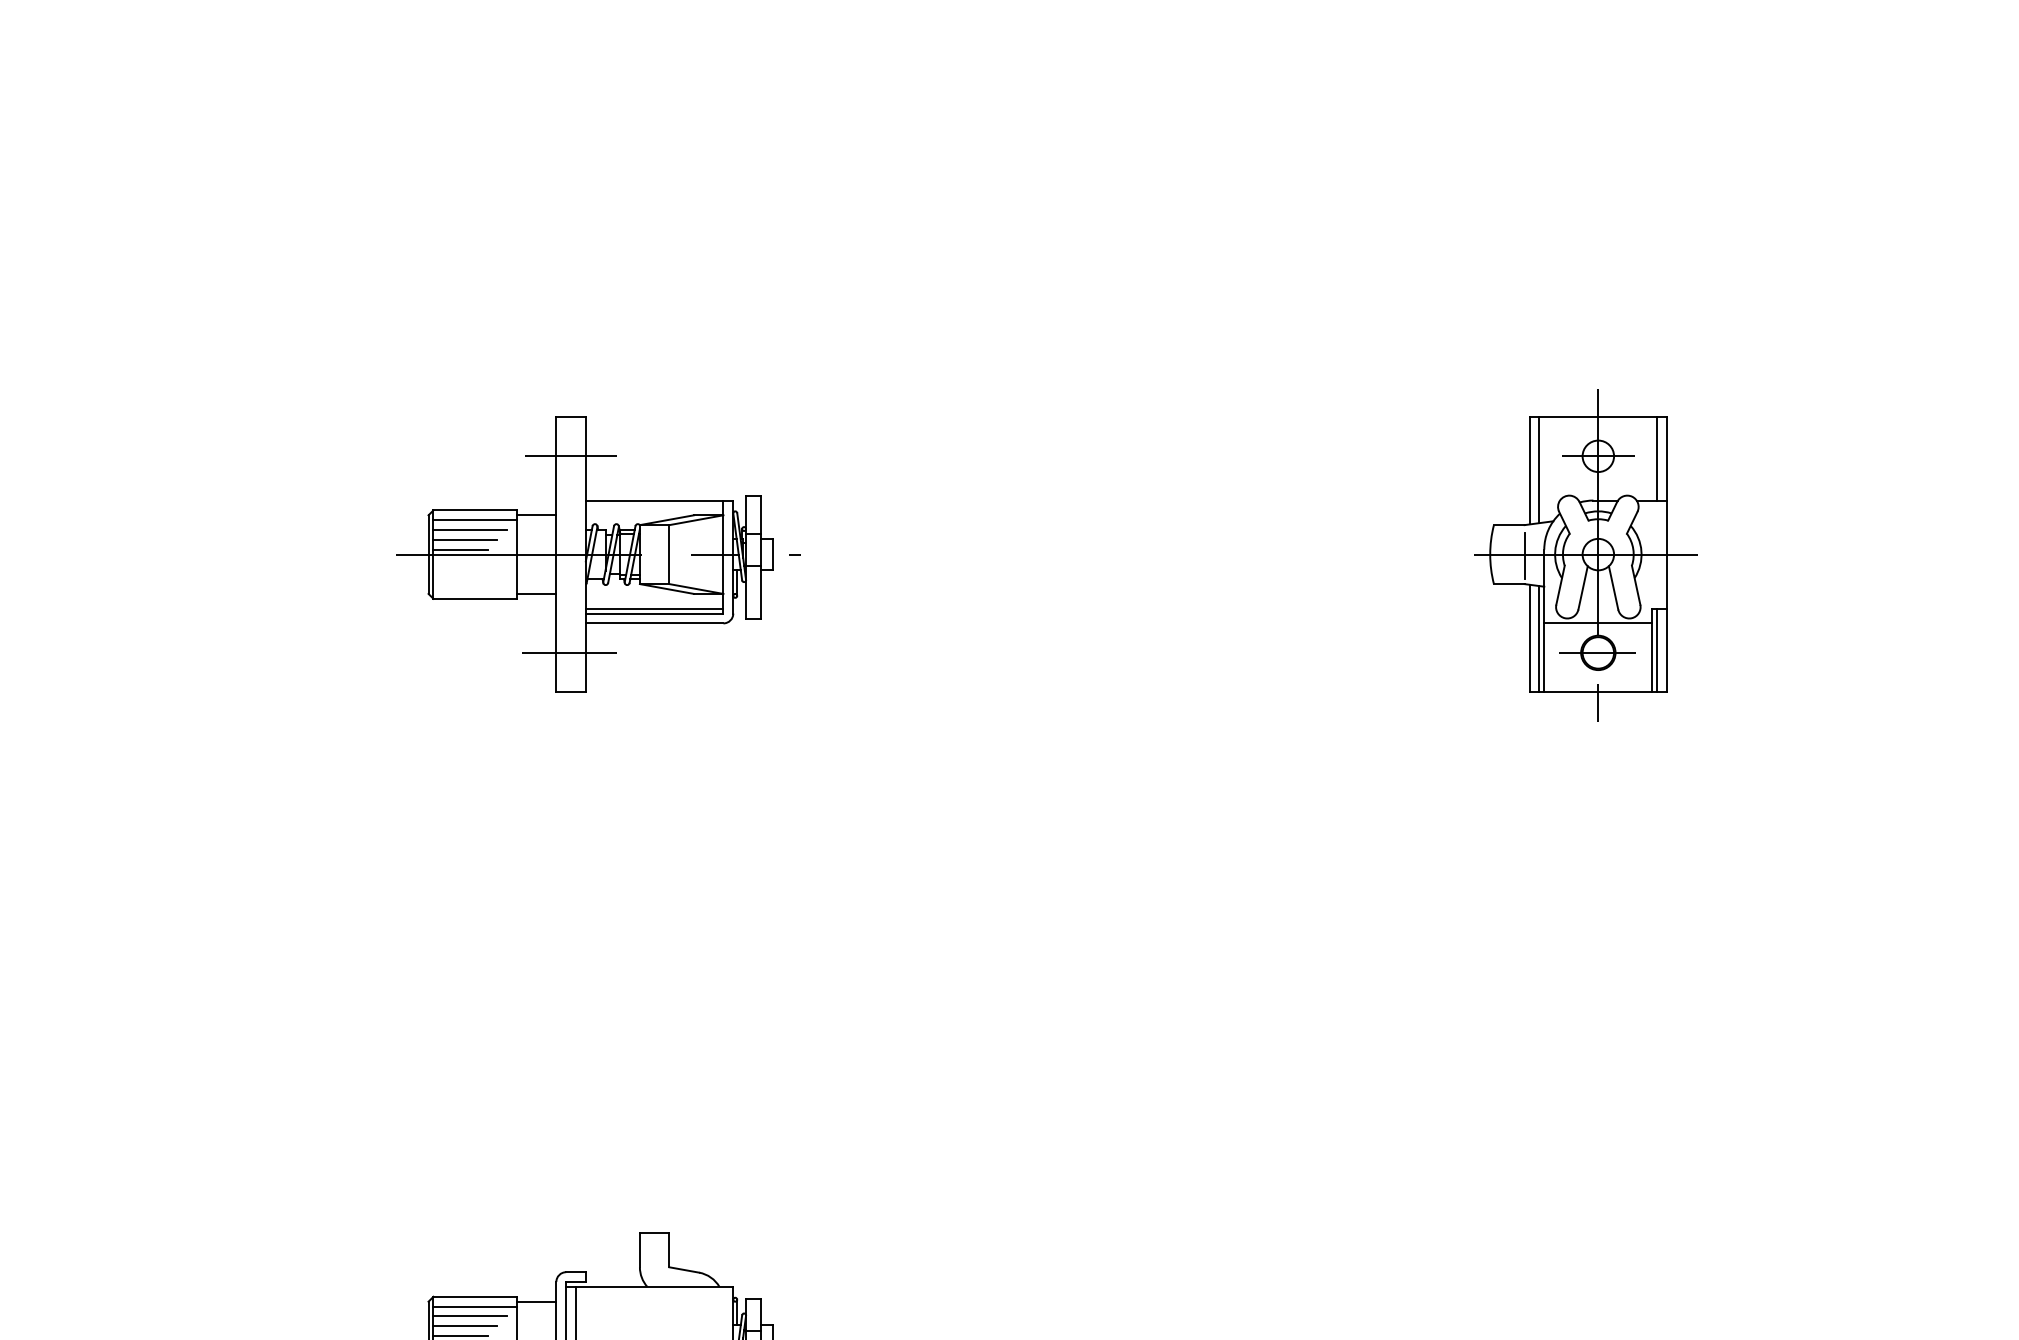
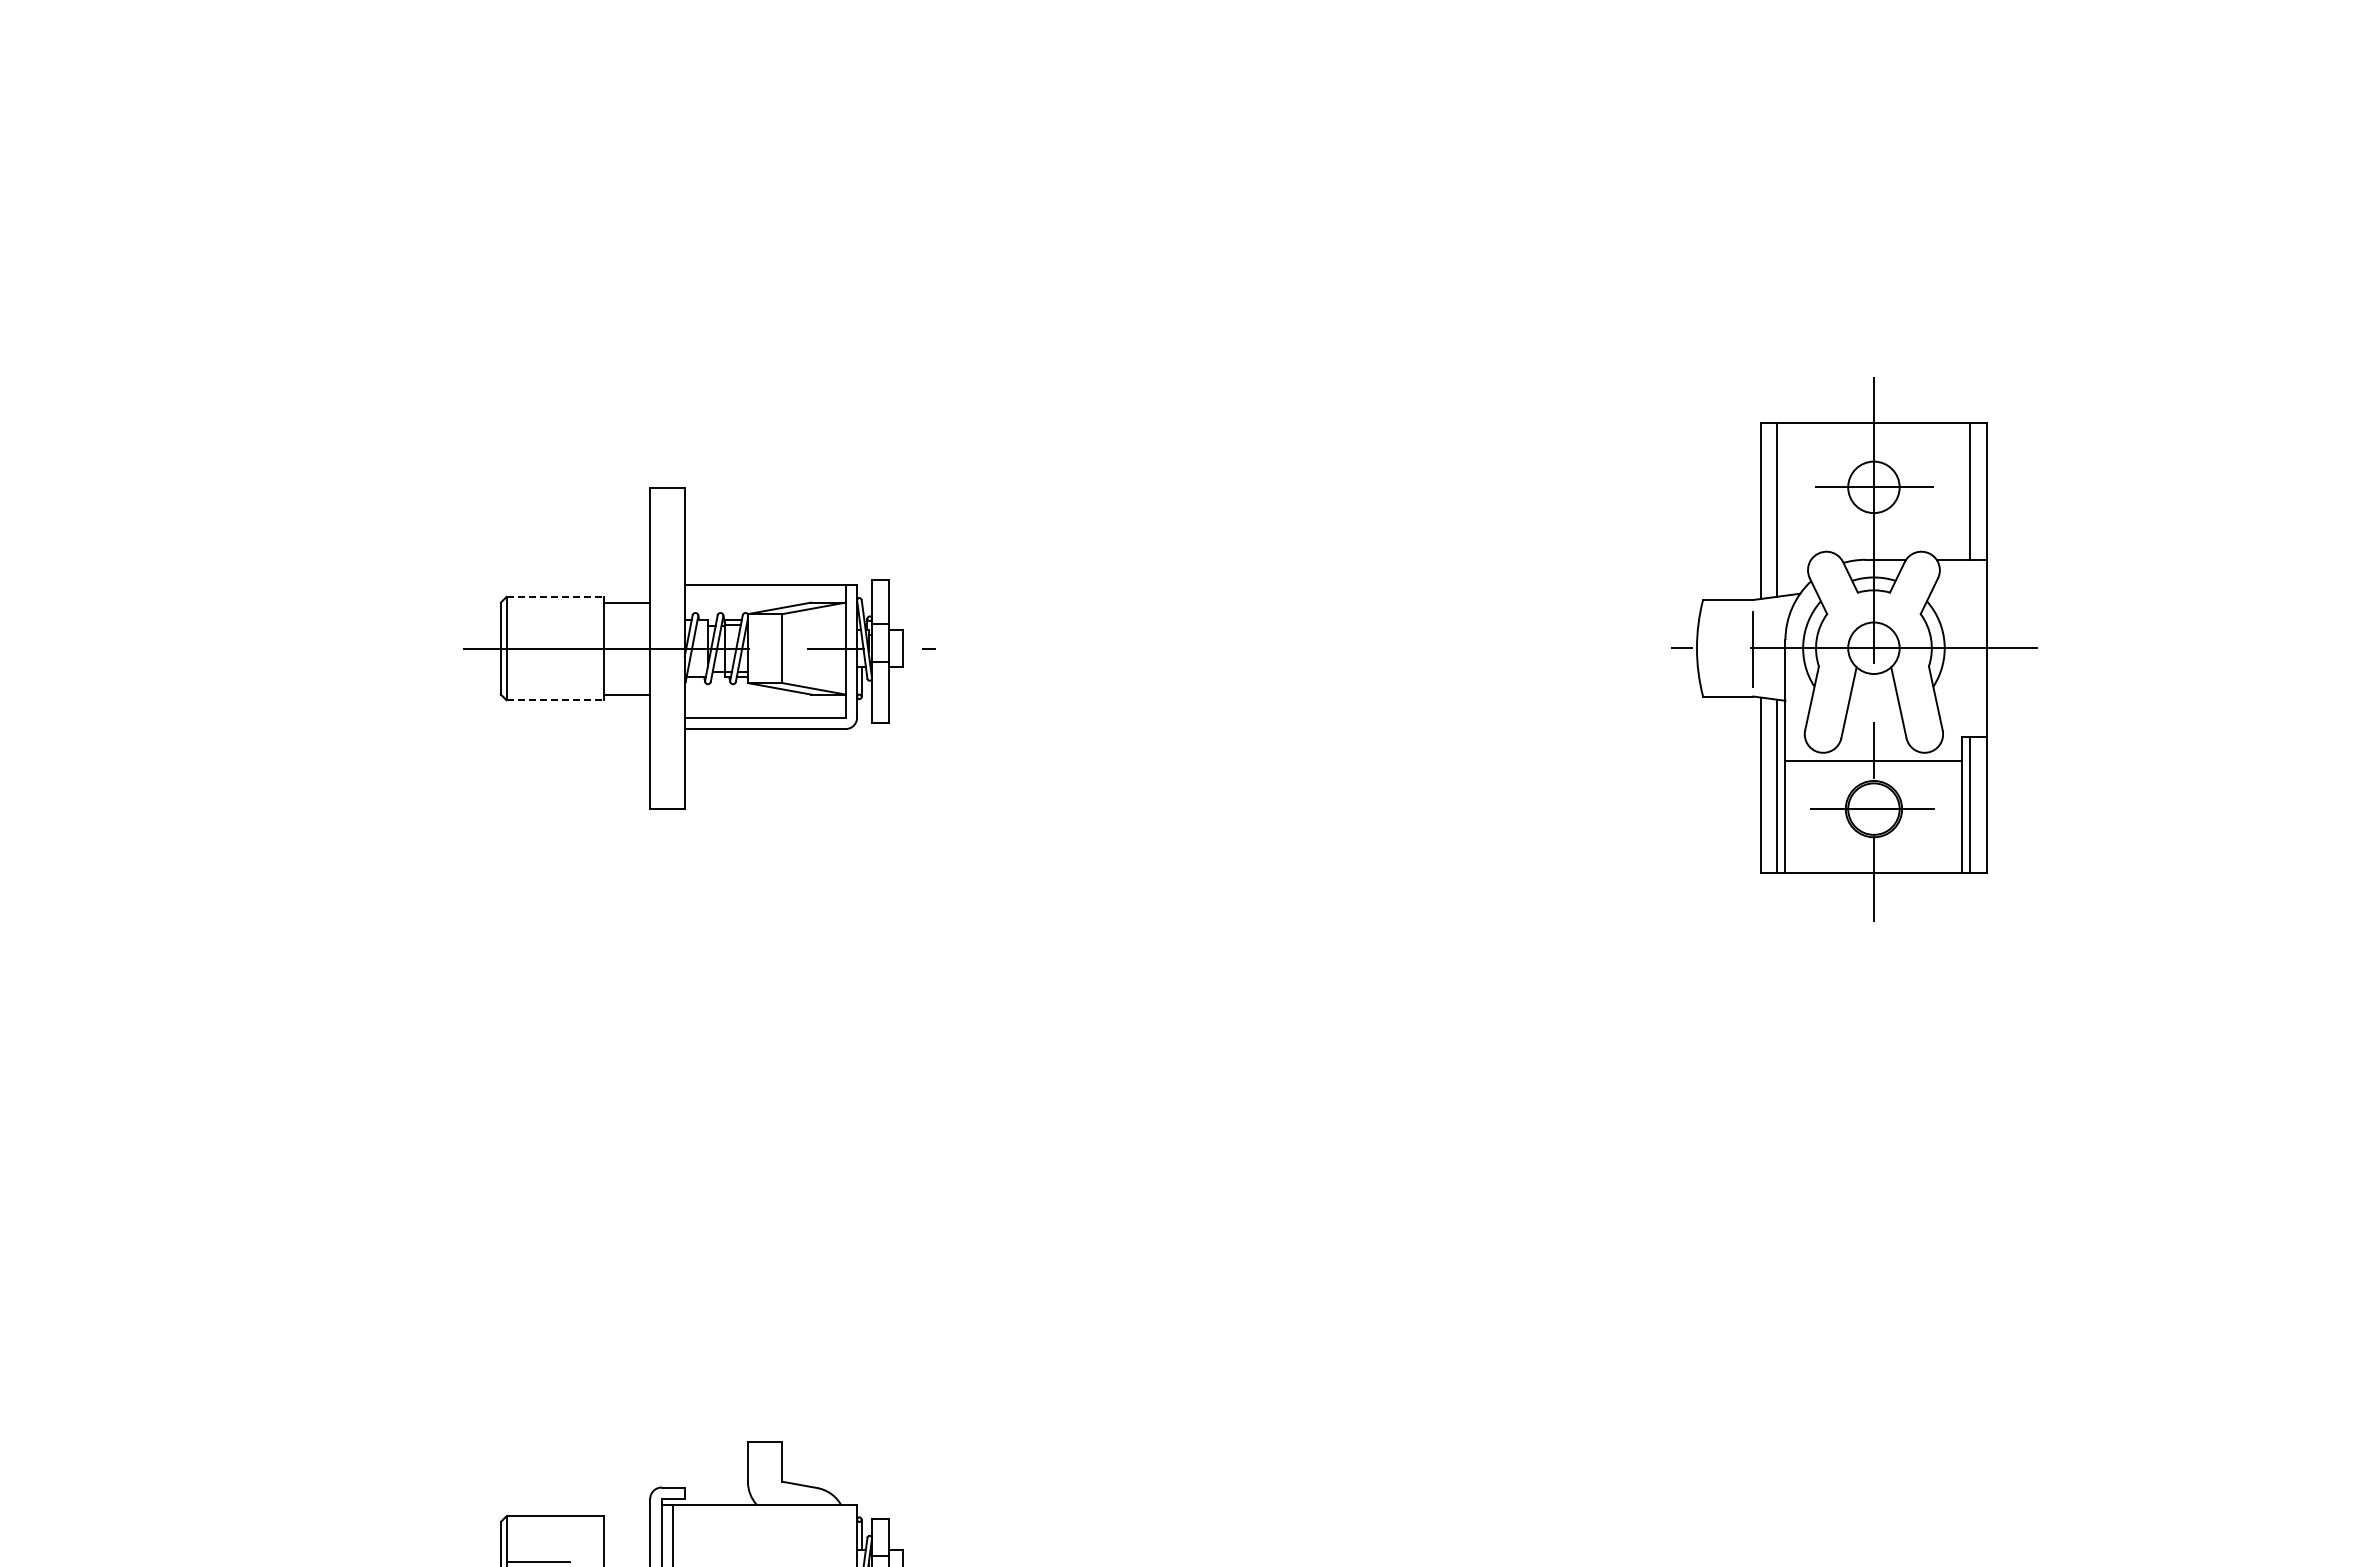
line: (571, 456) -> (667, 533), removed
line: (475, 510) -> (555, 596), solid -> dashed
line: (475, 520) -> (555, 608), removed
line: (470, 529) -> (549, 619), removed
line: (465, 539) -> (543, 631), removed
line: (459, 549) -> (537, 642), removed
part: (1586, 555) -> (1854, 649), size x1.4
line: (475, 599) -> (555, 700), solid -> dashed
line: (654, 608) -> (764, 711), removed
line: (569, 652) -> (665, 763), removed
line: (536, 1301) -> (627, 1521), removed
line: (475, 1306) -> (555, 1527), removed
line: (470, 1316) -> (549, 1539), removed
line: (465, 1326) -> (543, 1550), removed

